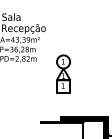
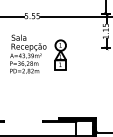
part: (63, 73) -> (60, 54), moved

